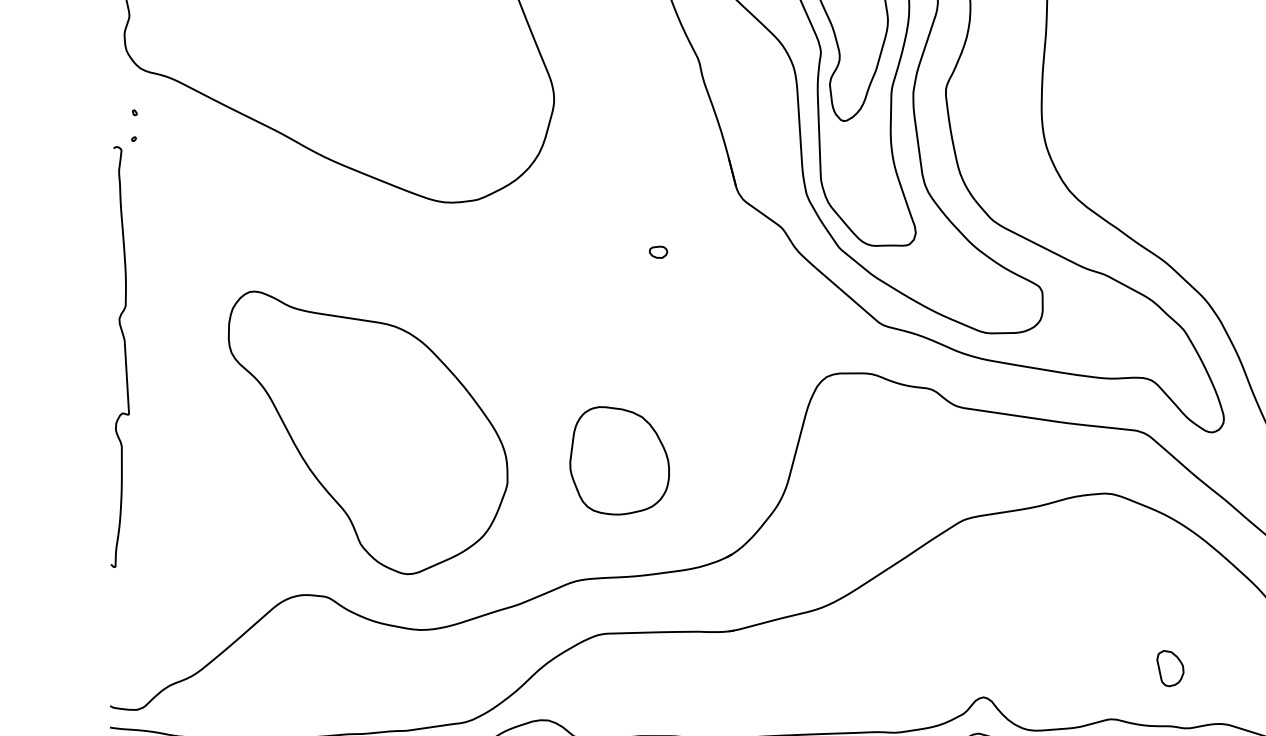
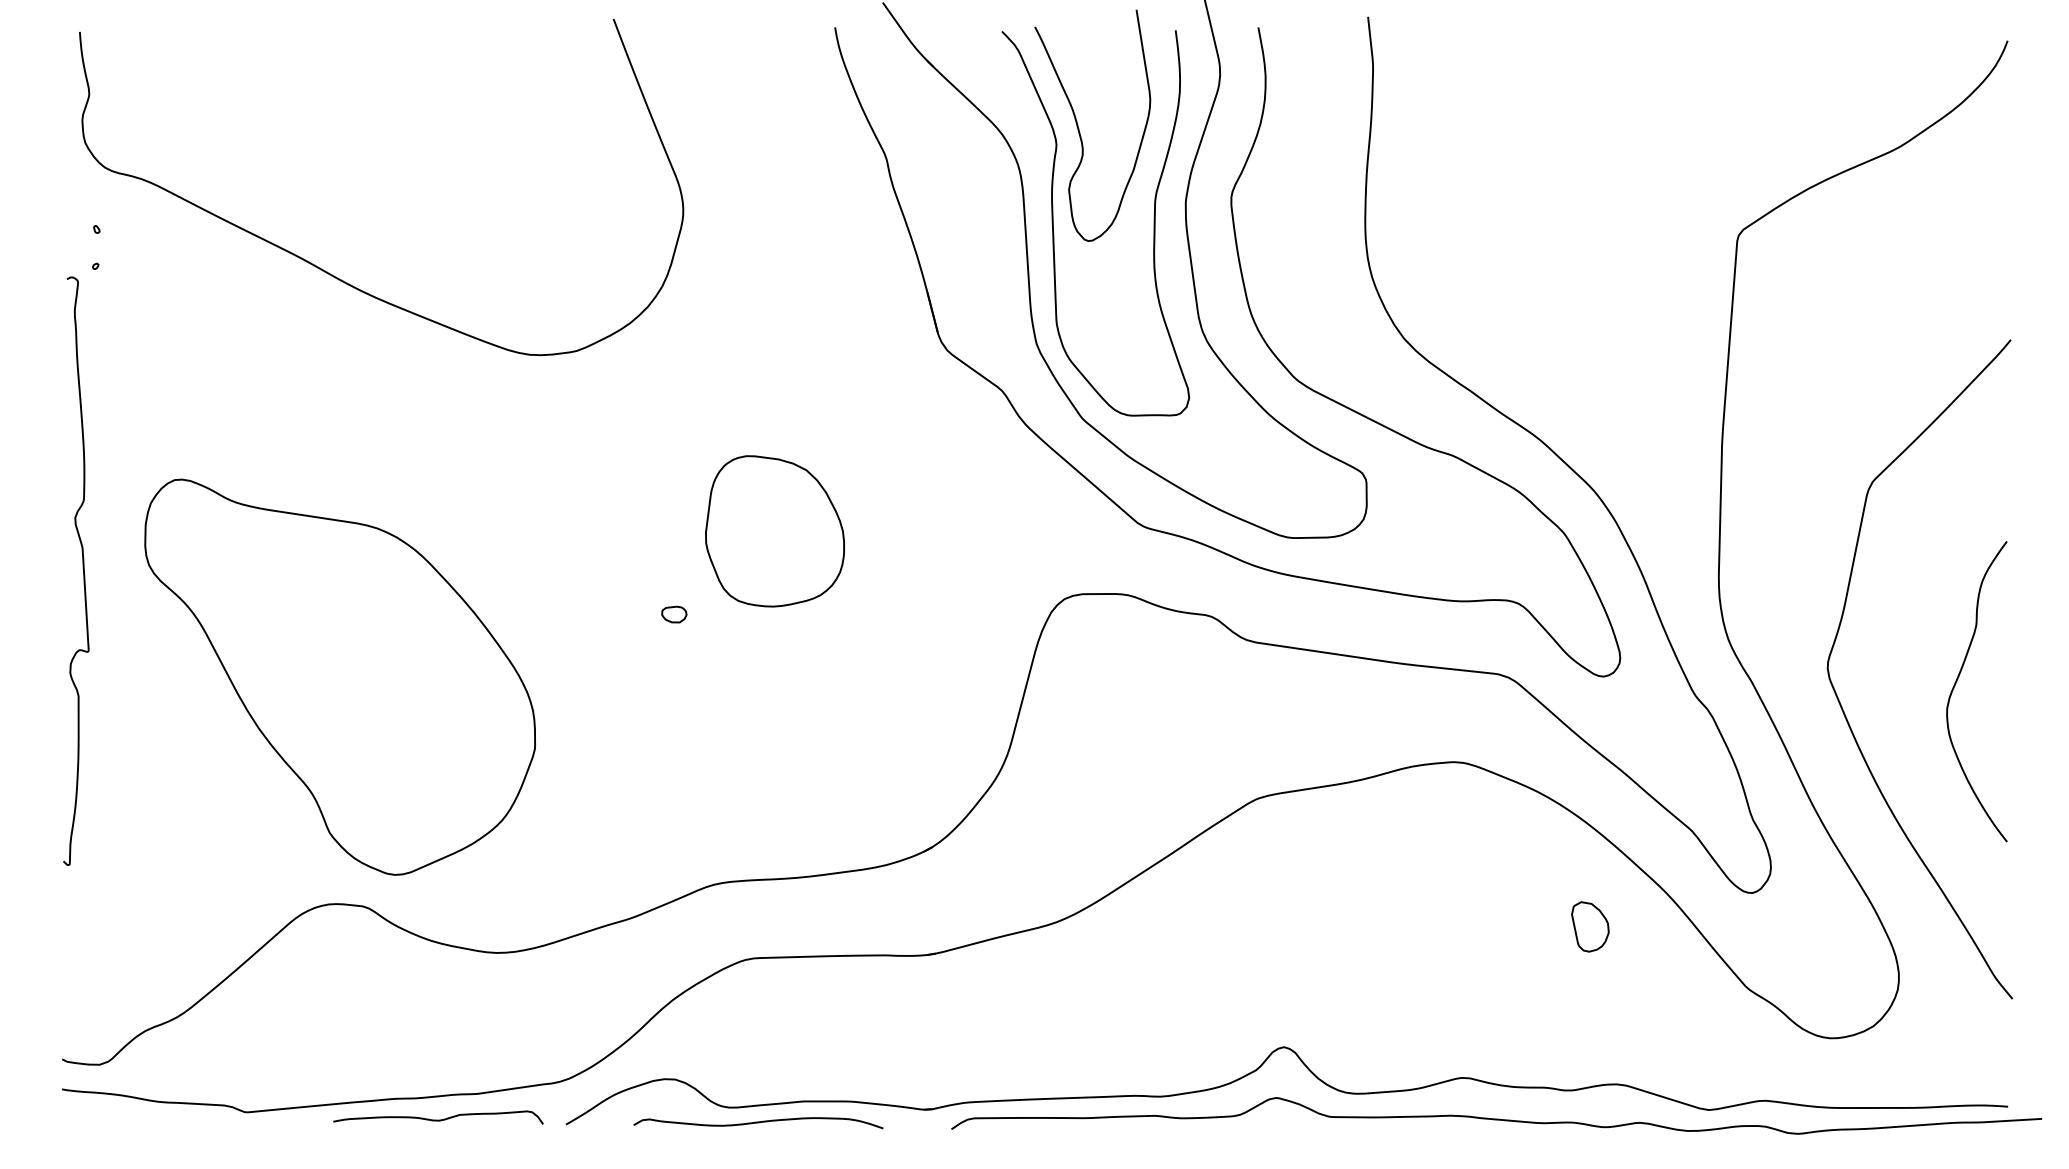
part: (658, 252) -> (674, 614), moved
part: (367, 432) -> (339, 676), moved
part: (619, 460) -> (774, 531), moved
part: (1170, 668) -> (1590, 926), moved

